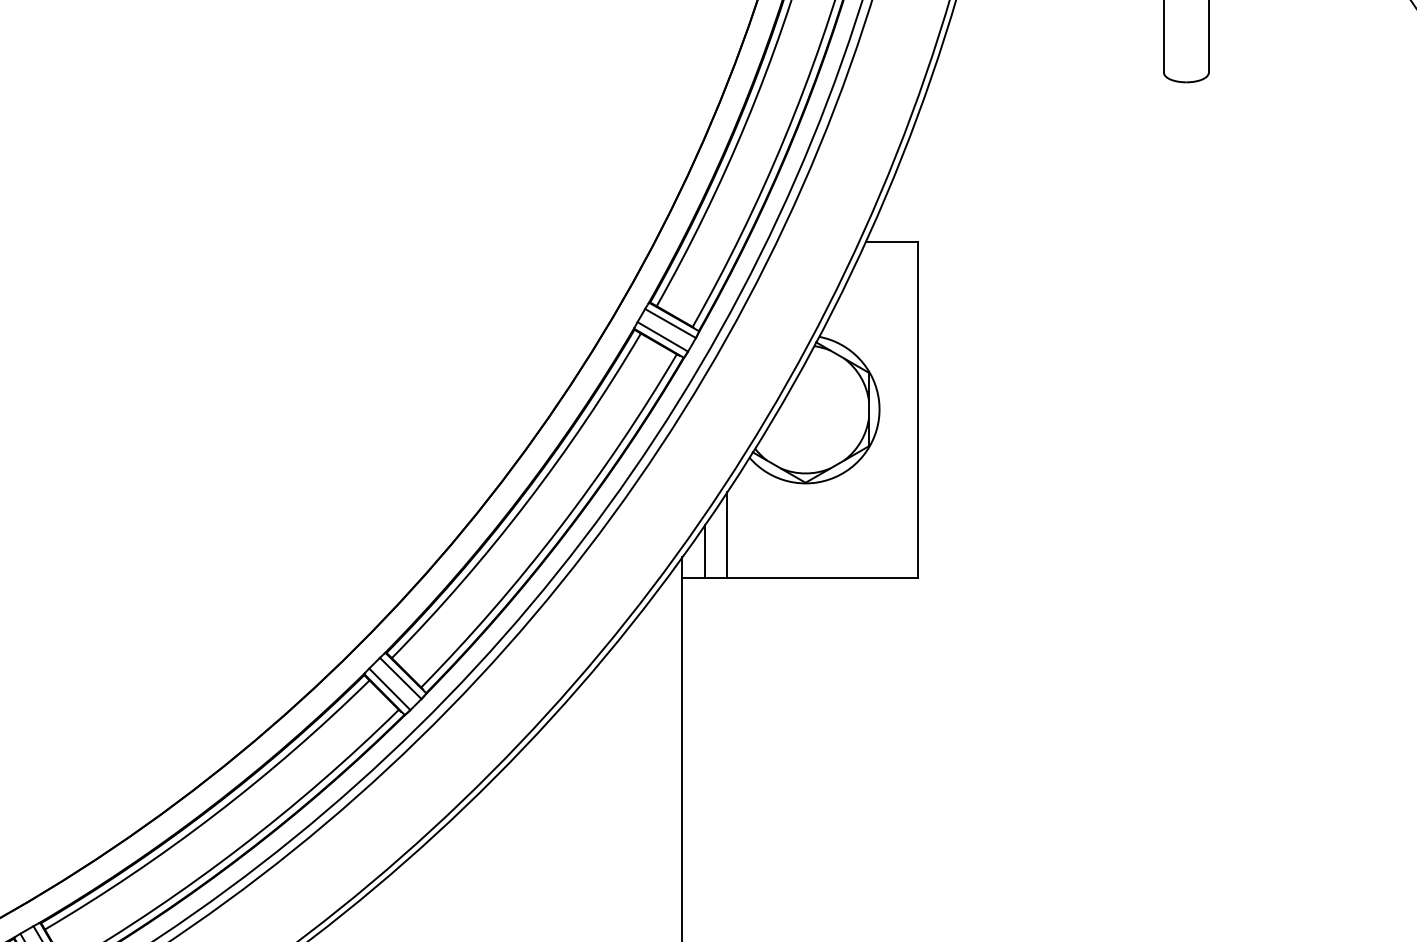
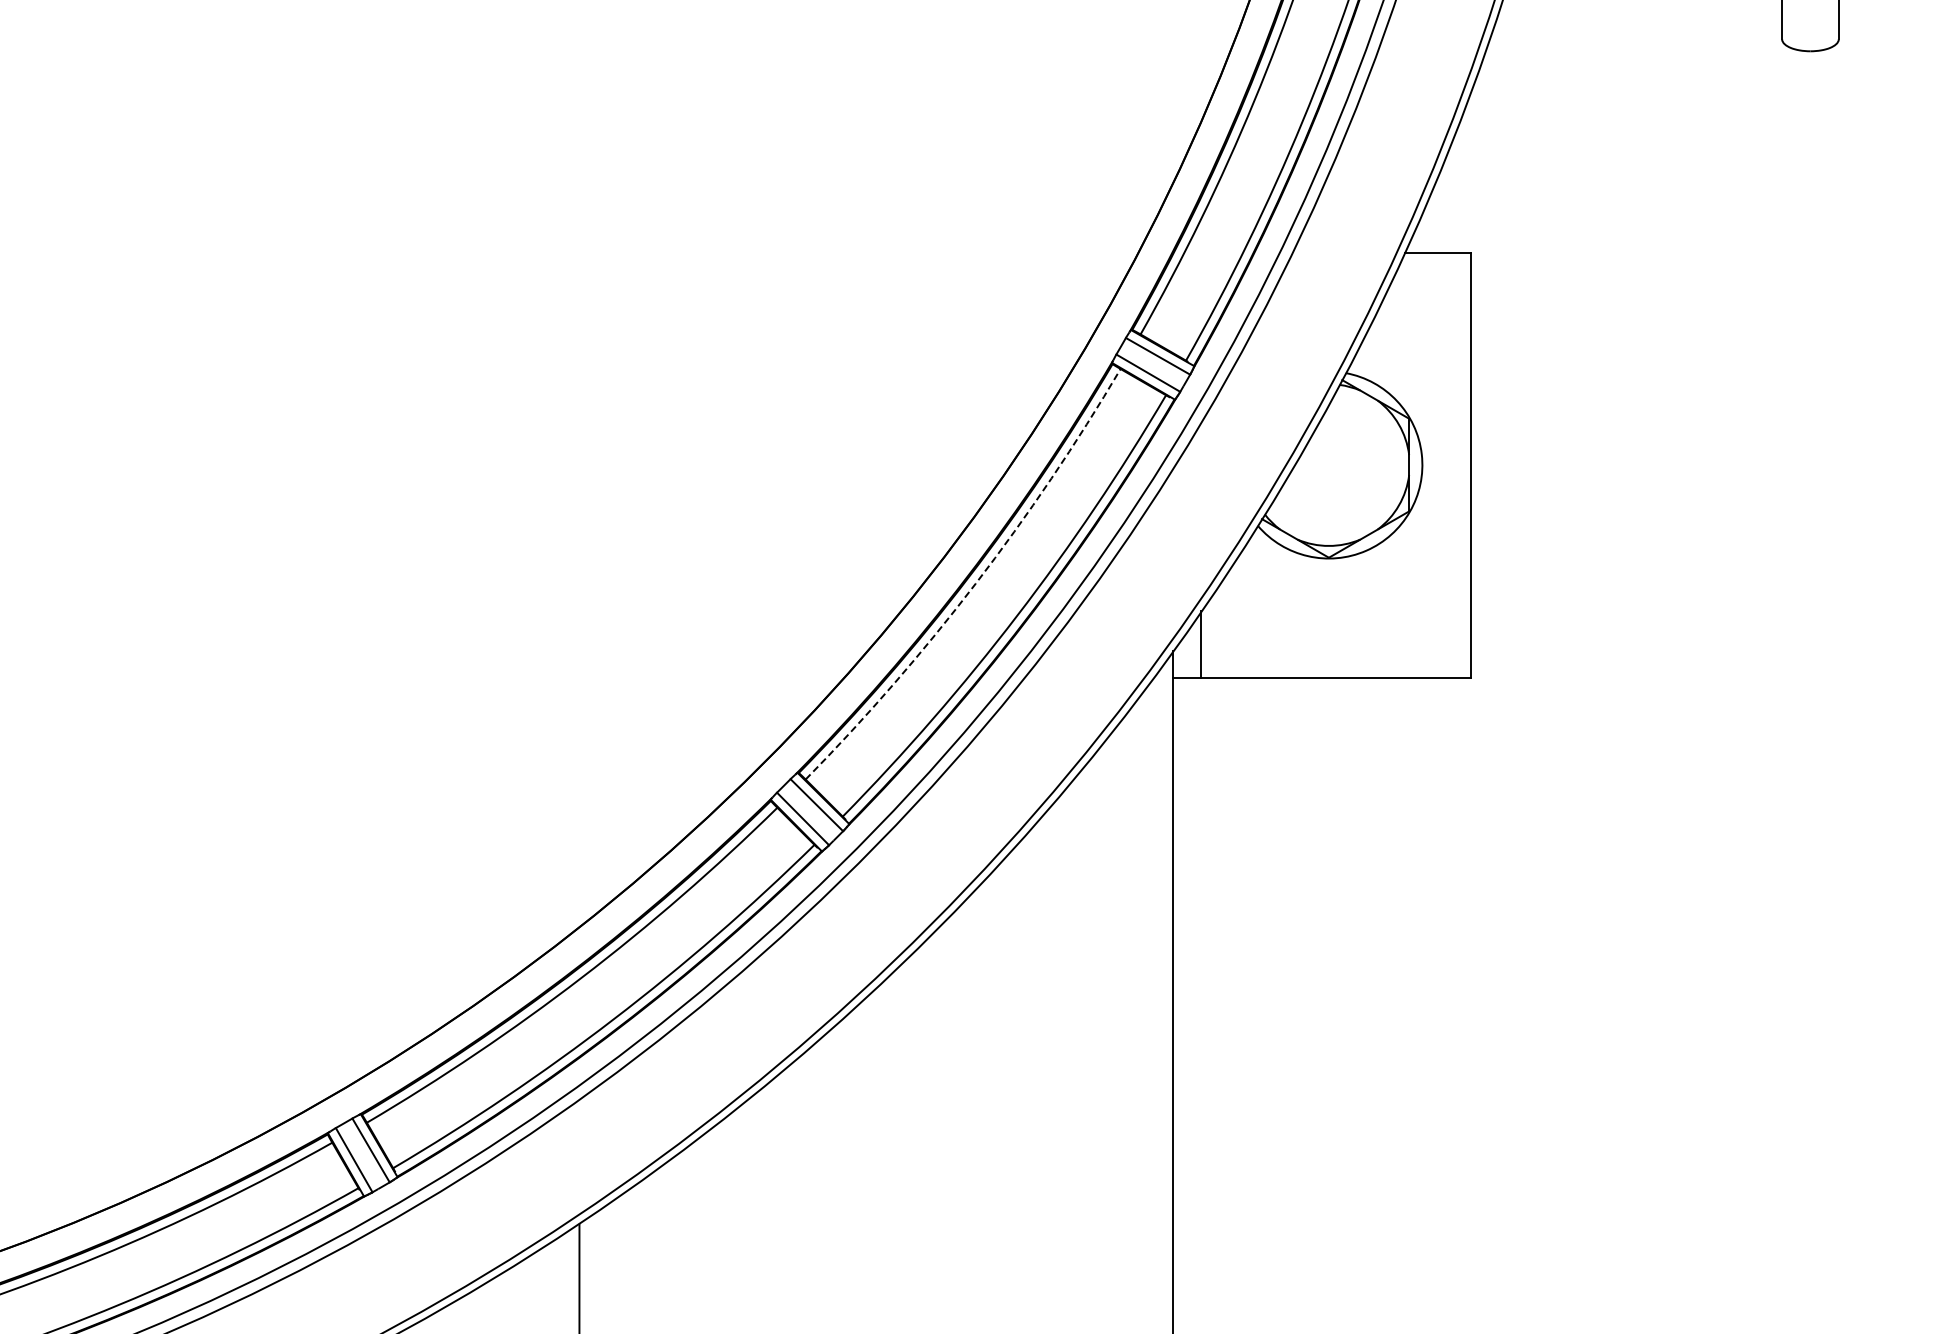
arc: (526, 503) -> (975, 583), solid -> dashed
line: (727, 534) -> (1229, 623), removed

